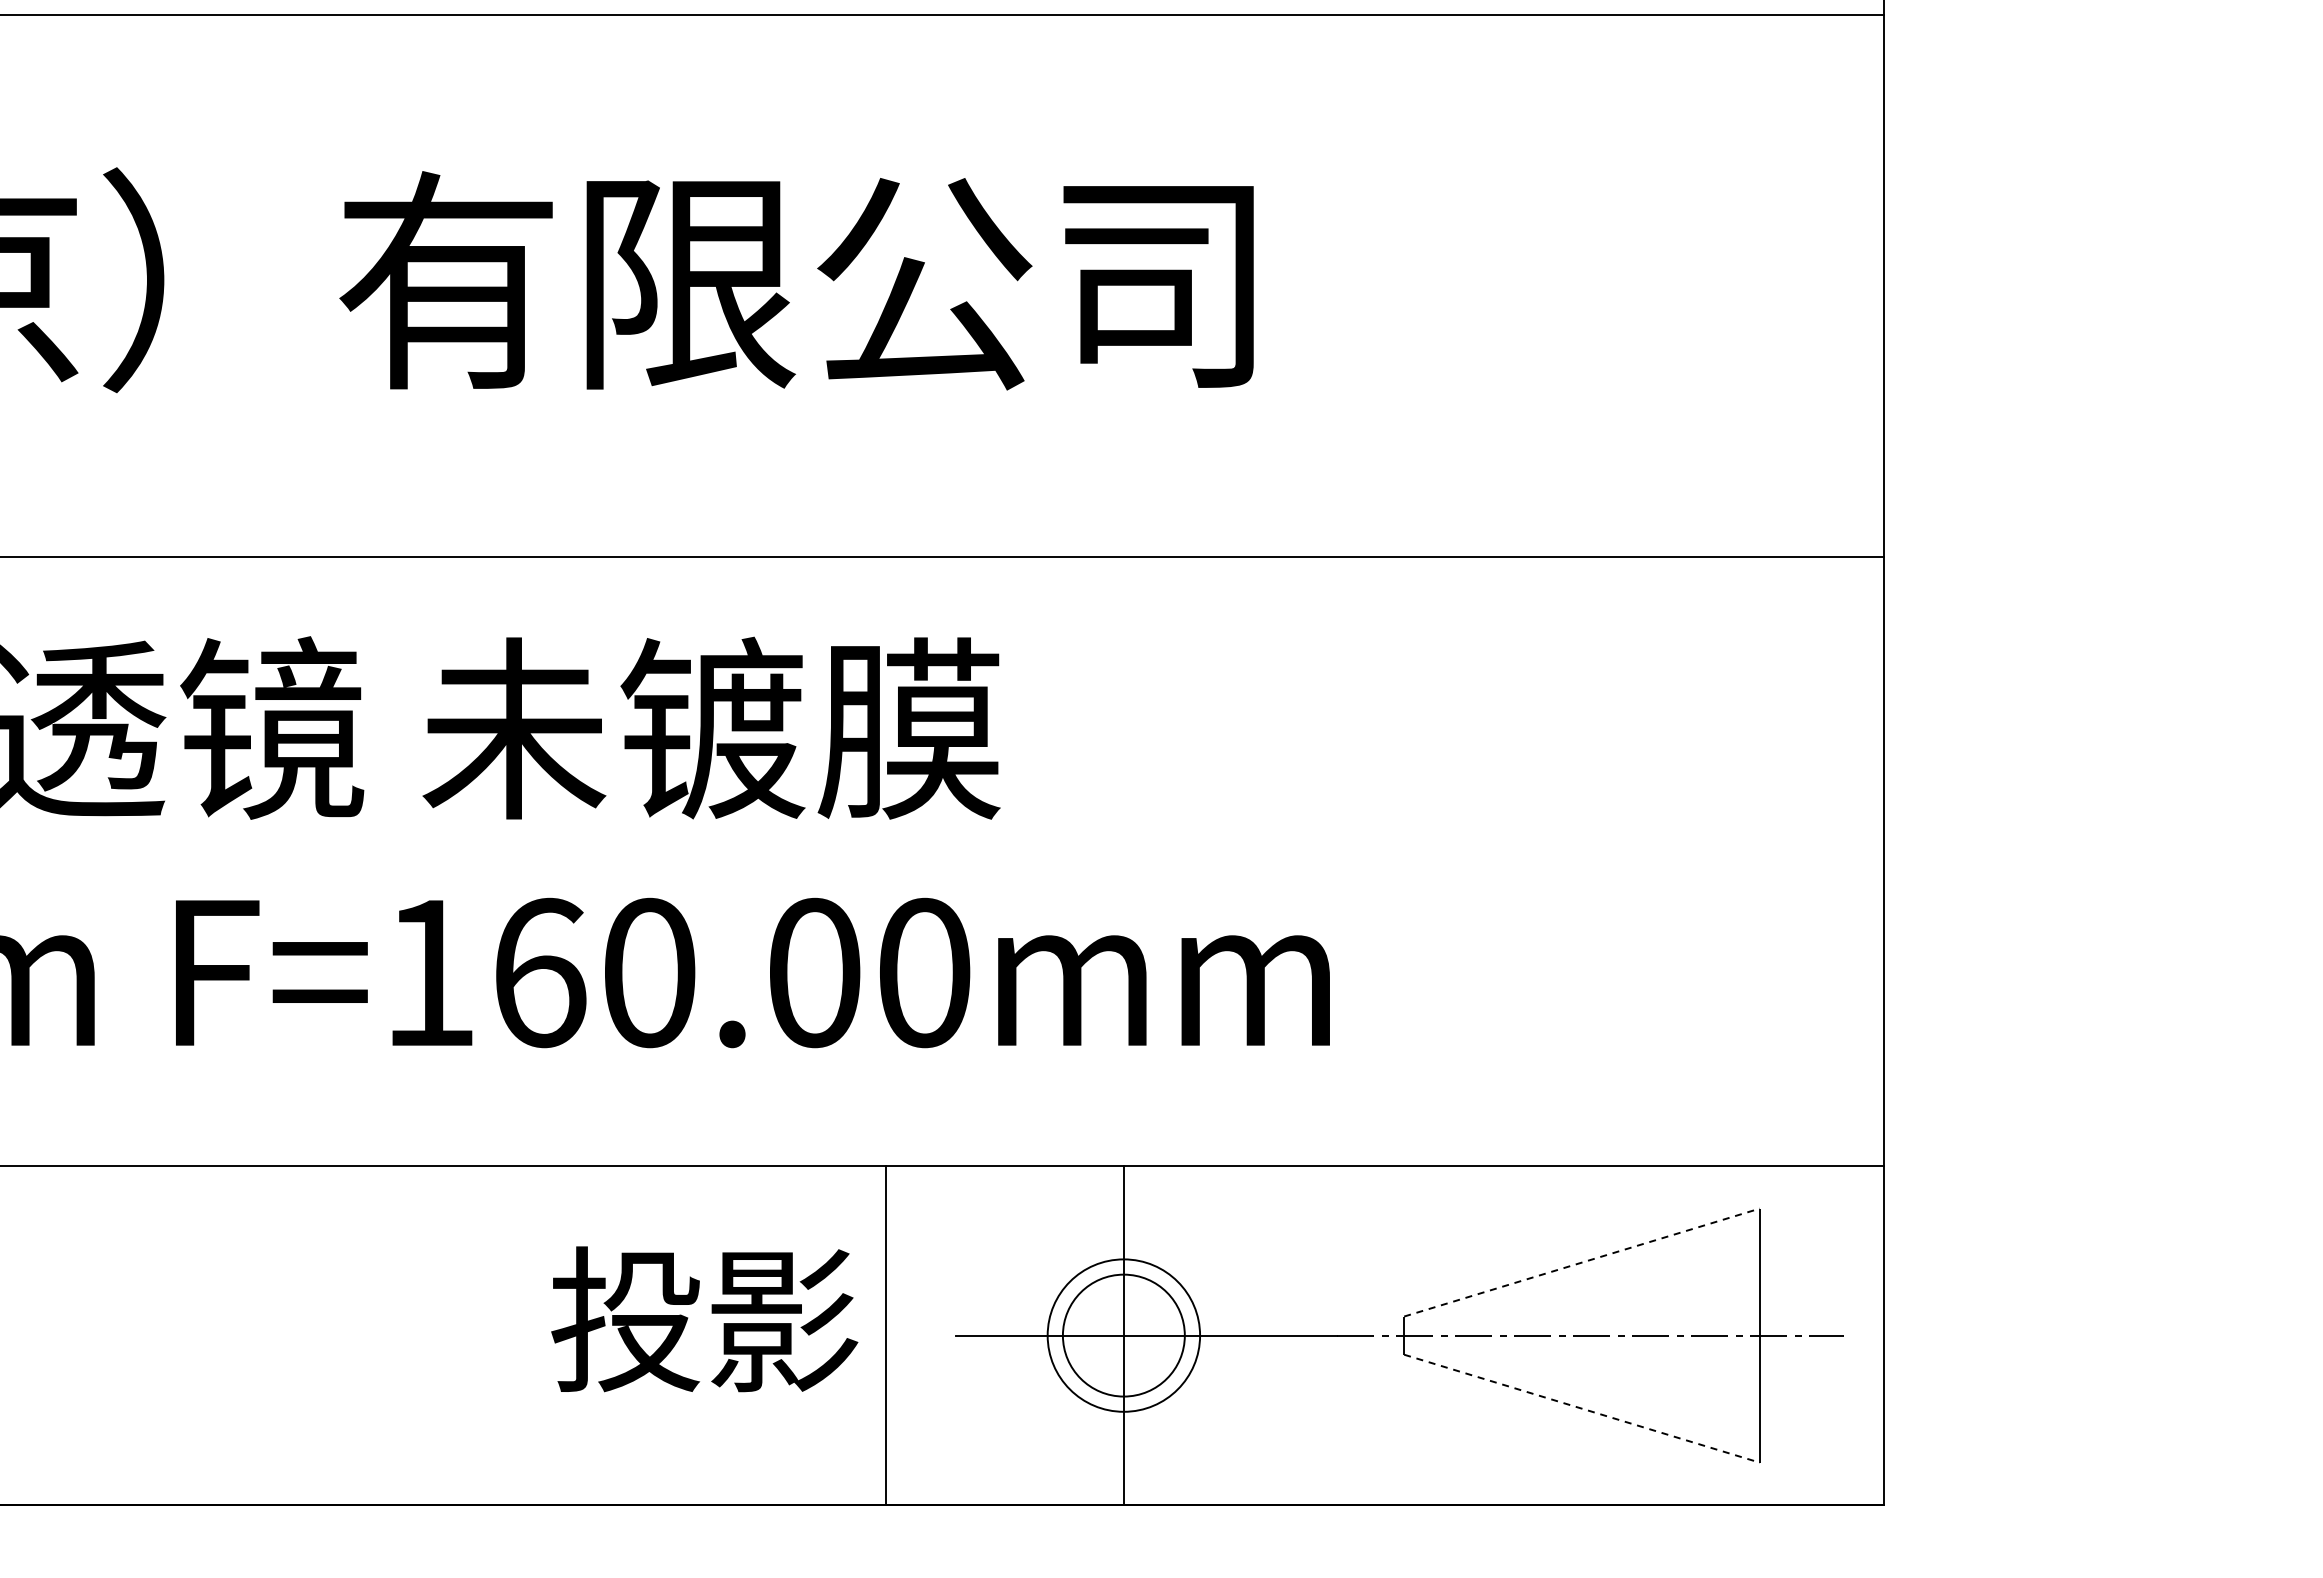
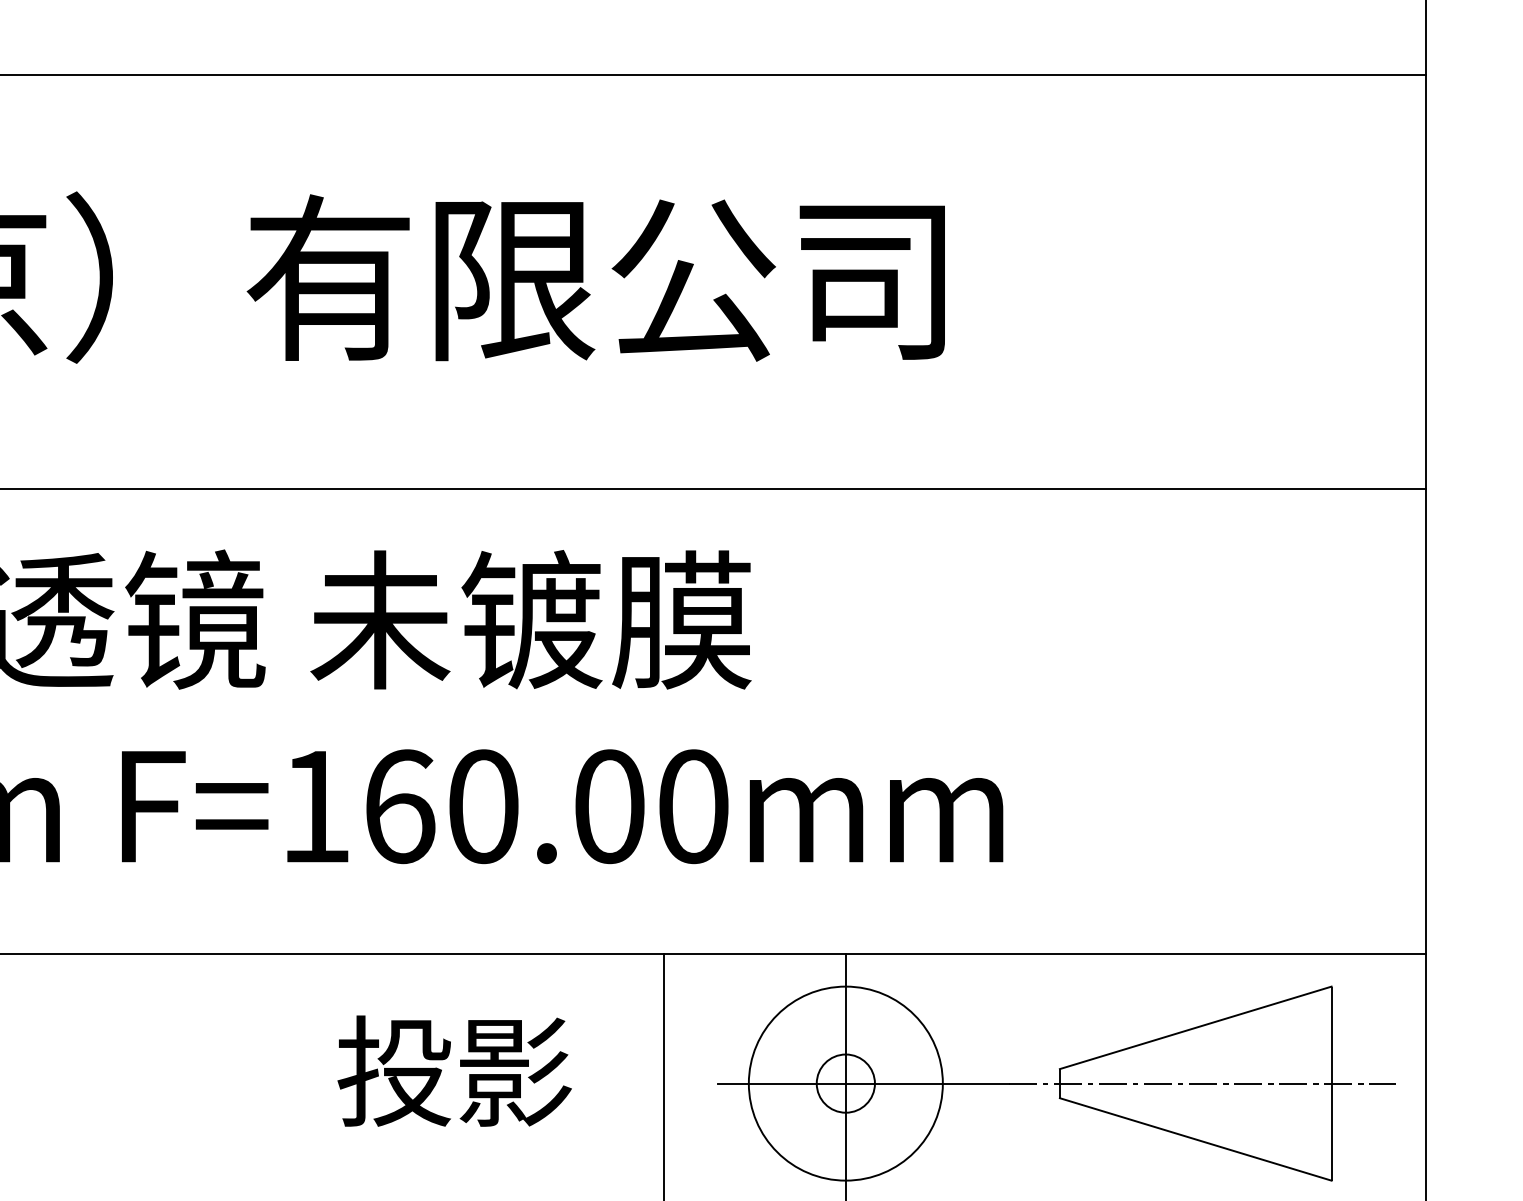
line: (1582, 1262) -> (1196, 1027), dashed -> solid
text: (704, 1319) -> (454, 1071), moved
circle: (1123, 1335) -> (845, 1083), size x0.62
circle: (1123, 1335) -> (845, 1083), size x1.67
line: (1582, 1408) -> (1196, 1139), dashed -> solid

